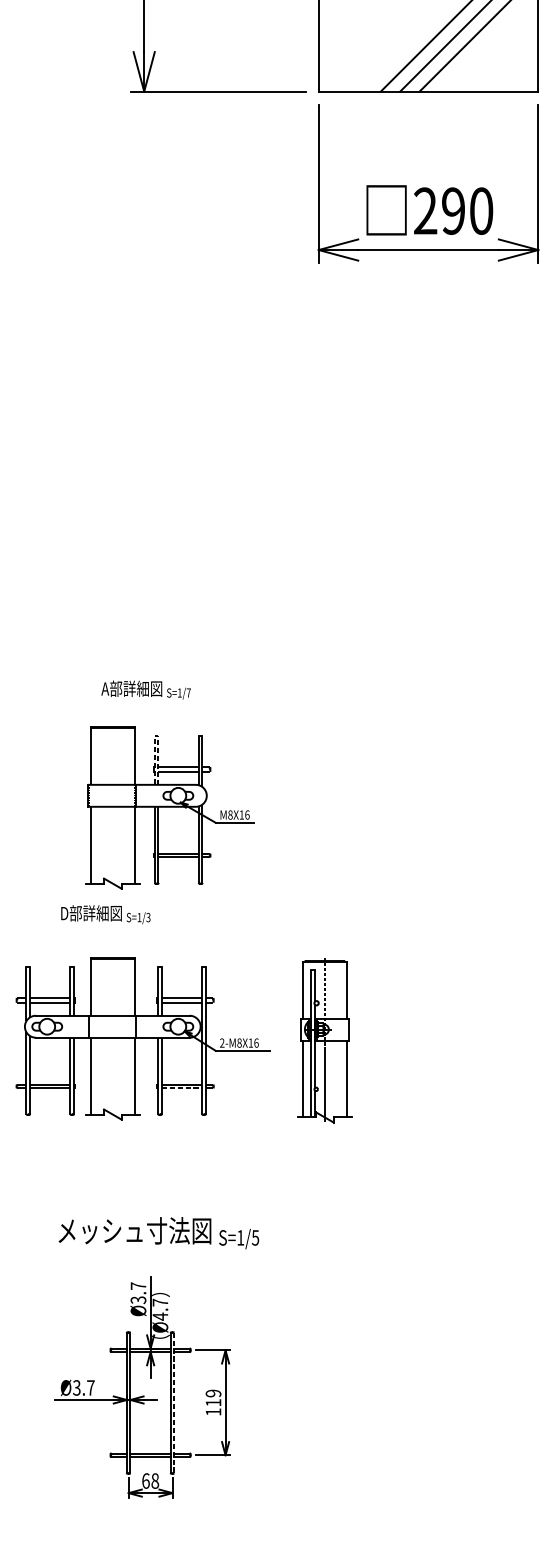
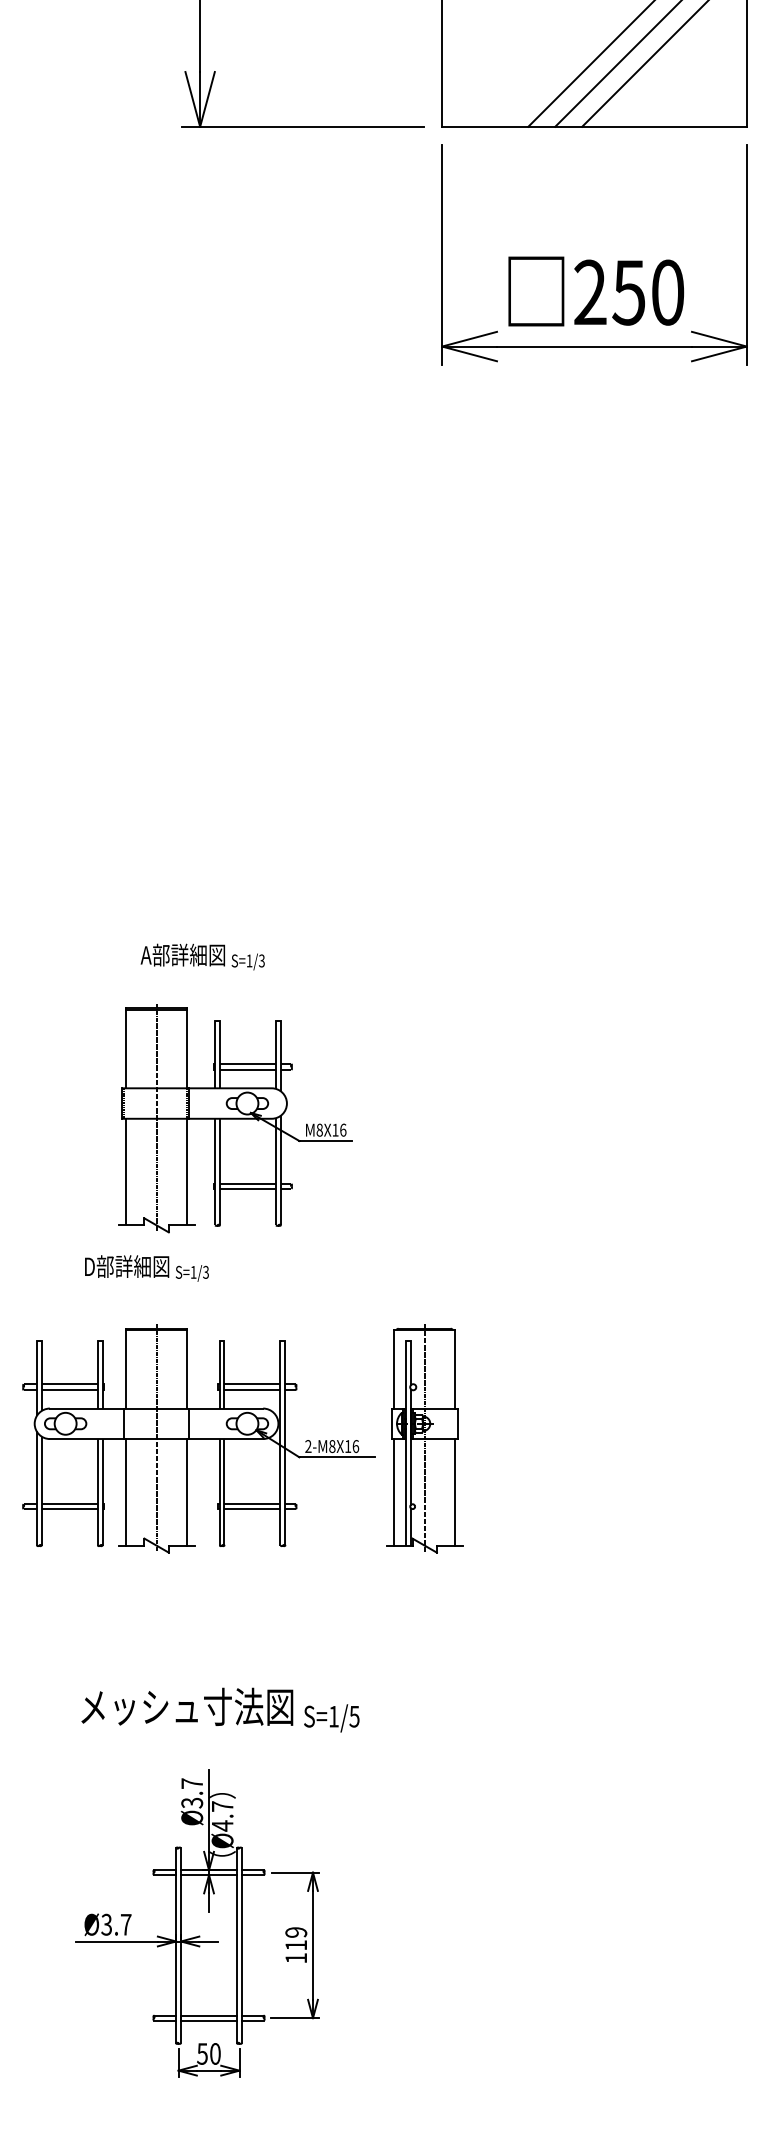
text: (453, 211) -> (628, 292), 290 -> 250
text: (188, 692) -> (261, 960), S=1/7 -> S=1/3
line: (156, 735) -> (217, 1020), dashed -> solid
line: (112, 805) -> (156, 1117), added
line: (112, 1036) -> (156, 1437), added
part: (324, 1040) -> (424, 1438), moved
line: (181, 1088) -> (252, 1509), dashed -> solid
line: (174, 1402) -> (241, 1945), dashed -> solid
text: (150, 1480) -> (208, 2053), 68 -> 50

